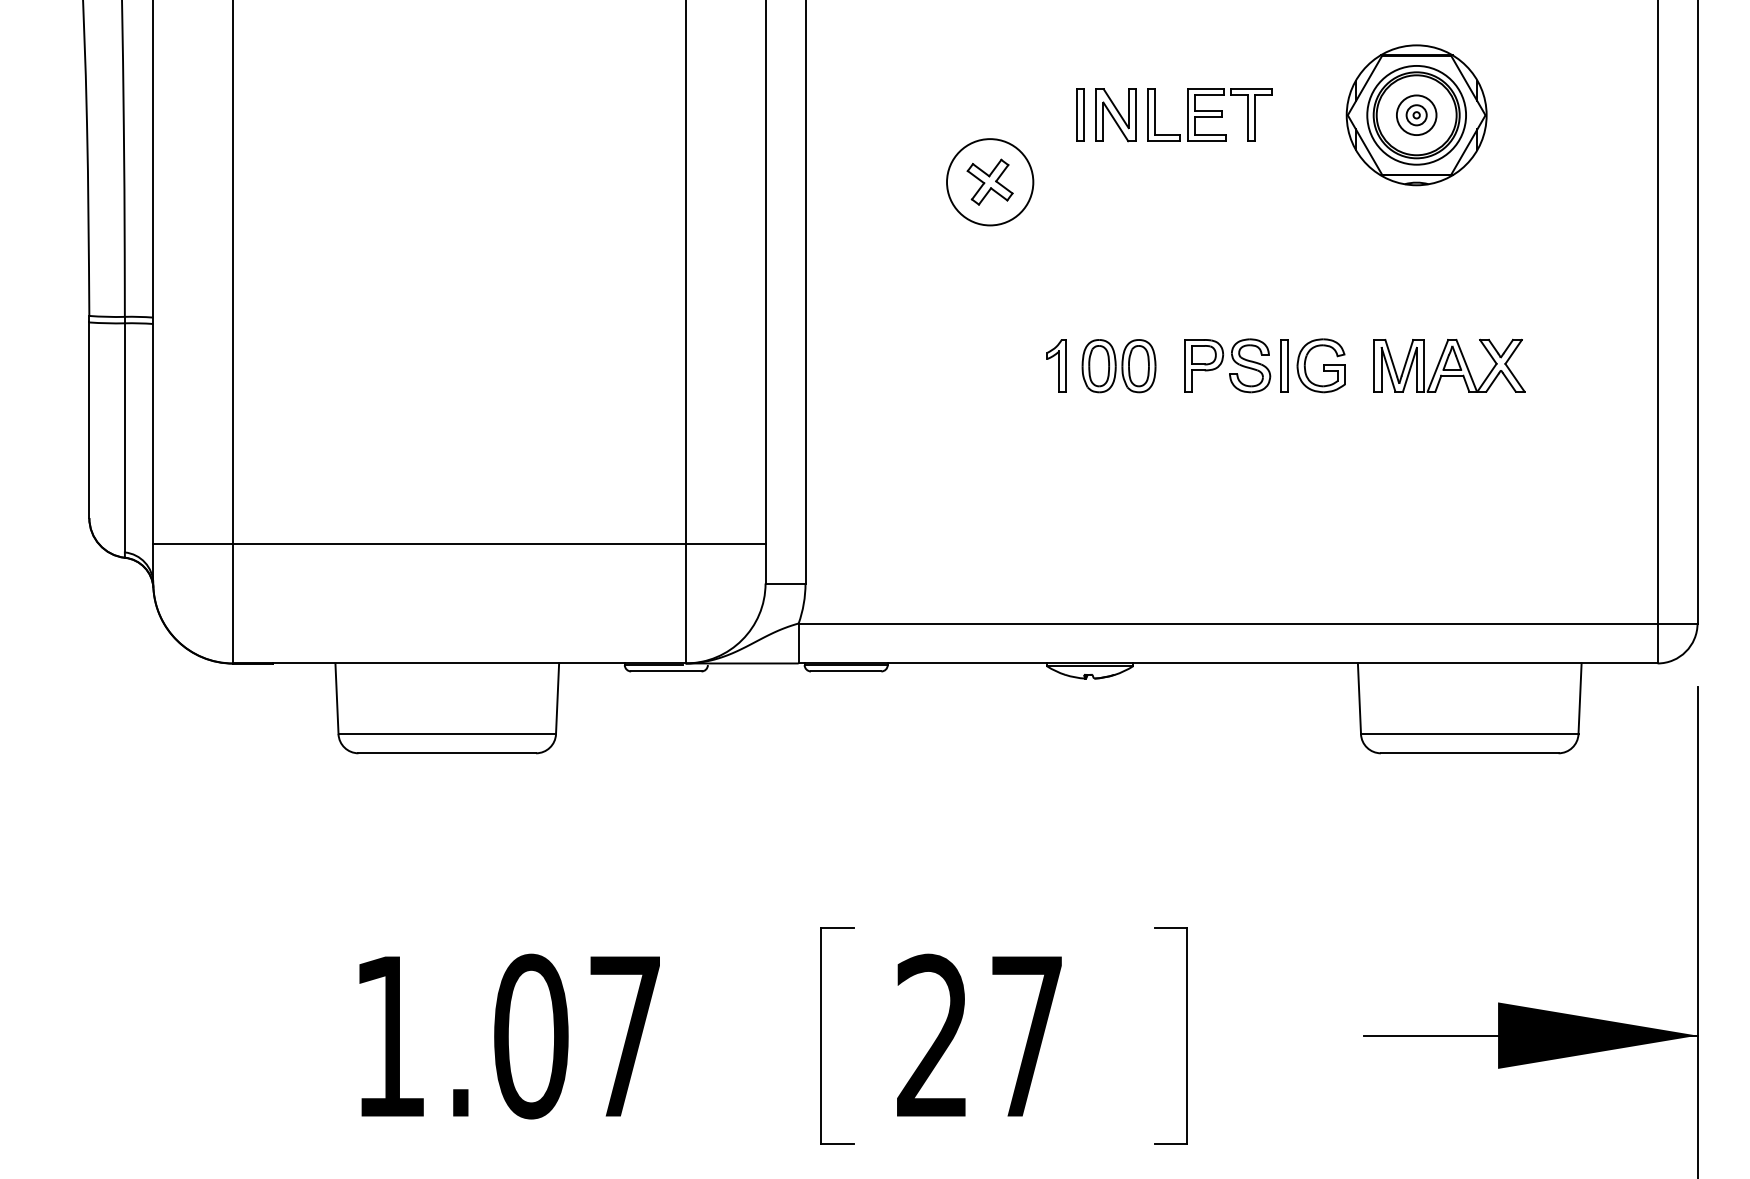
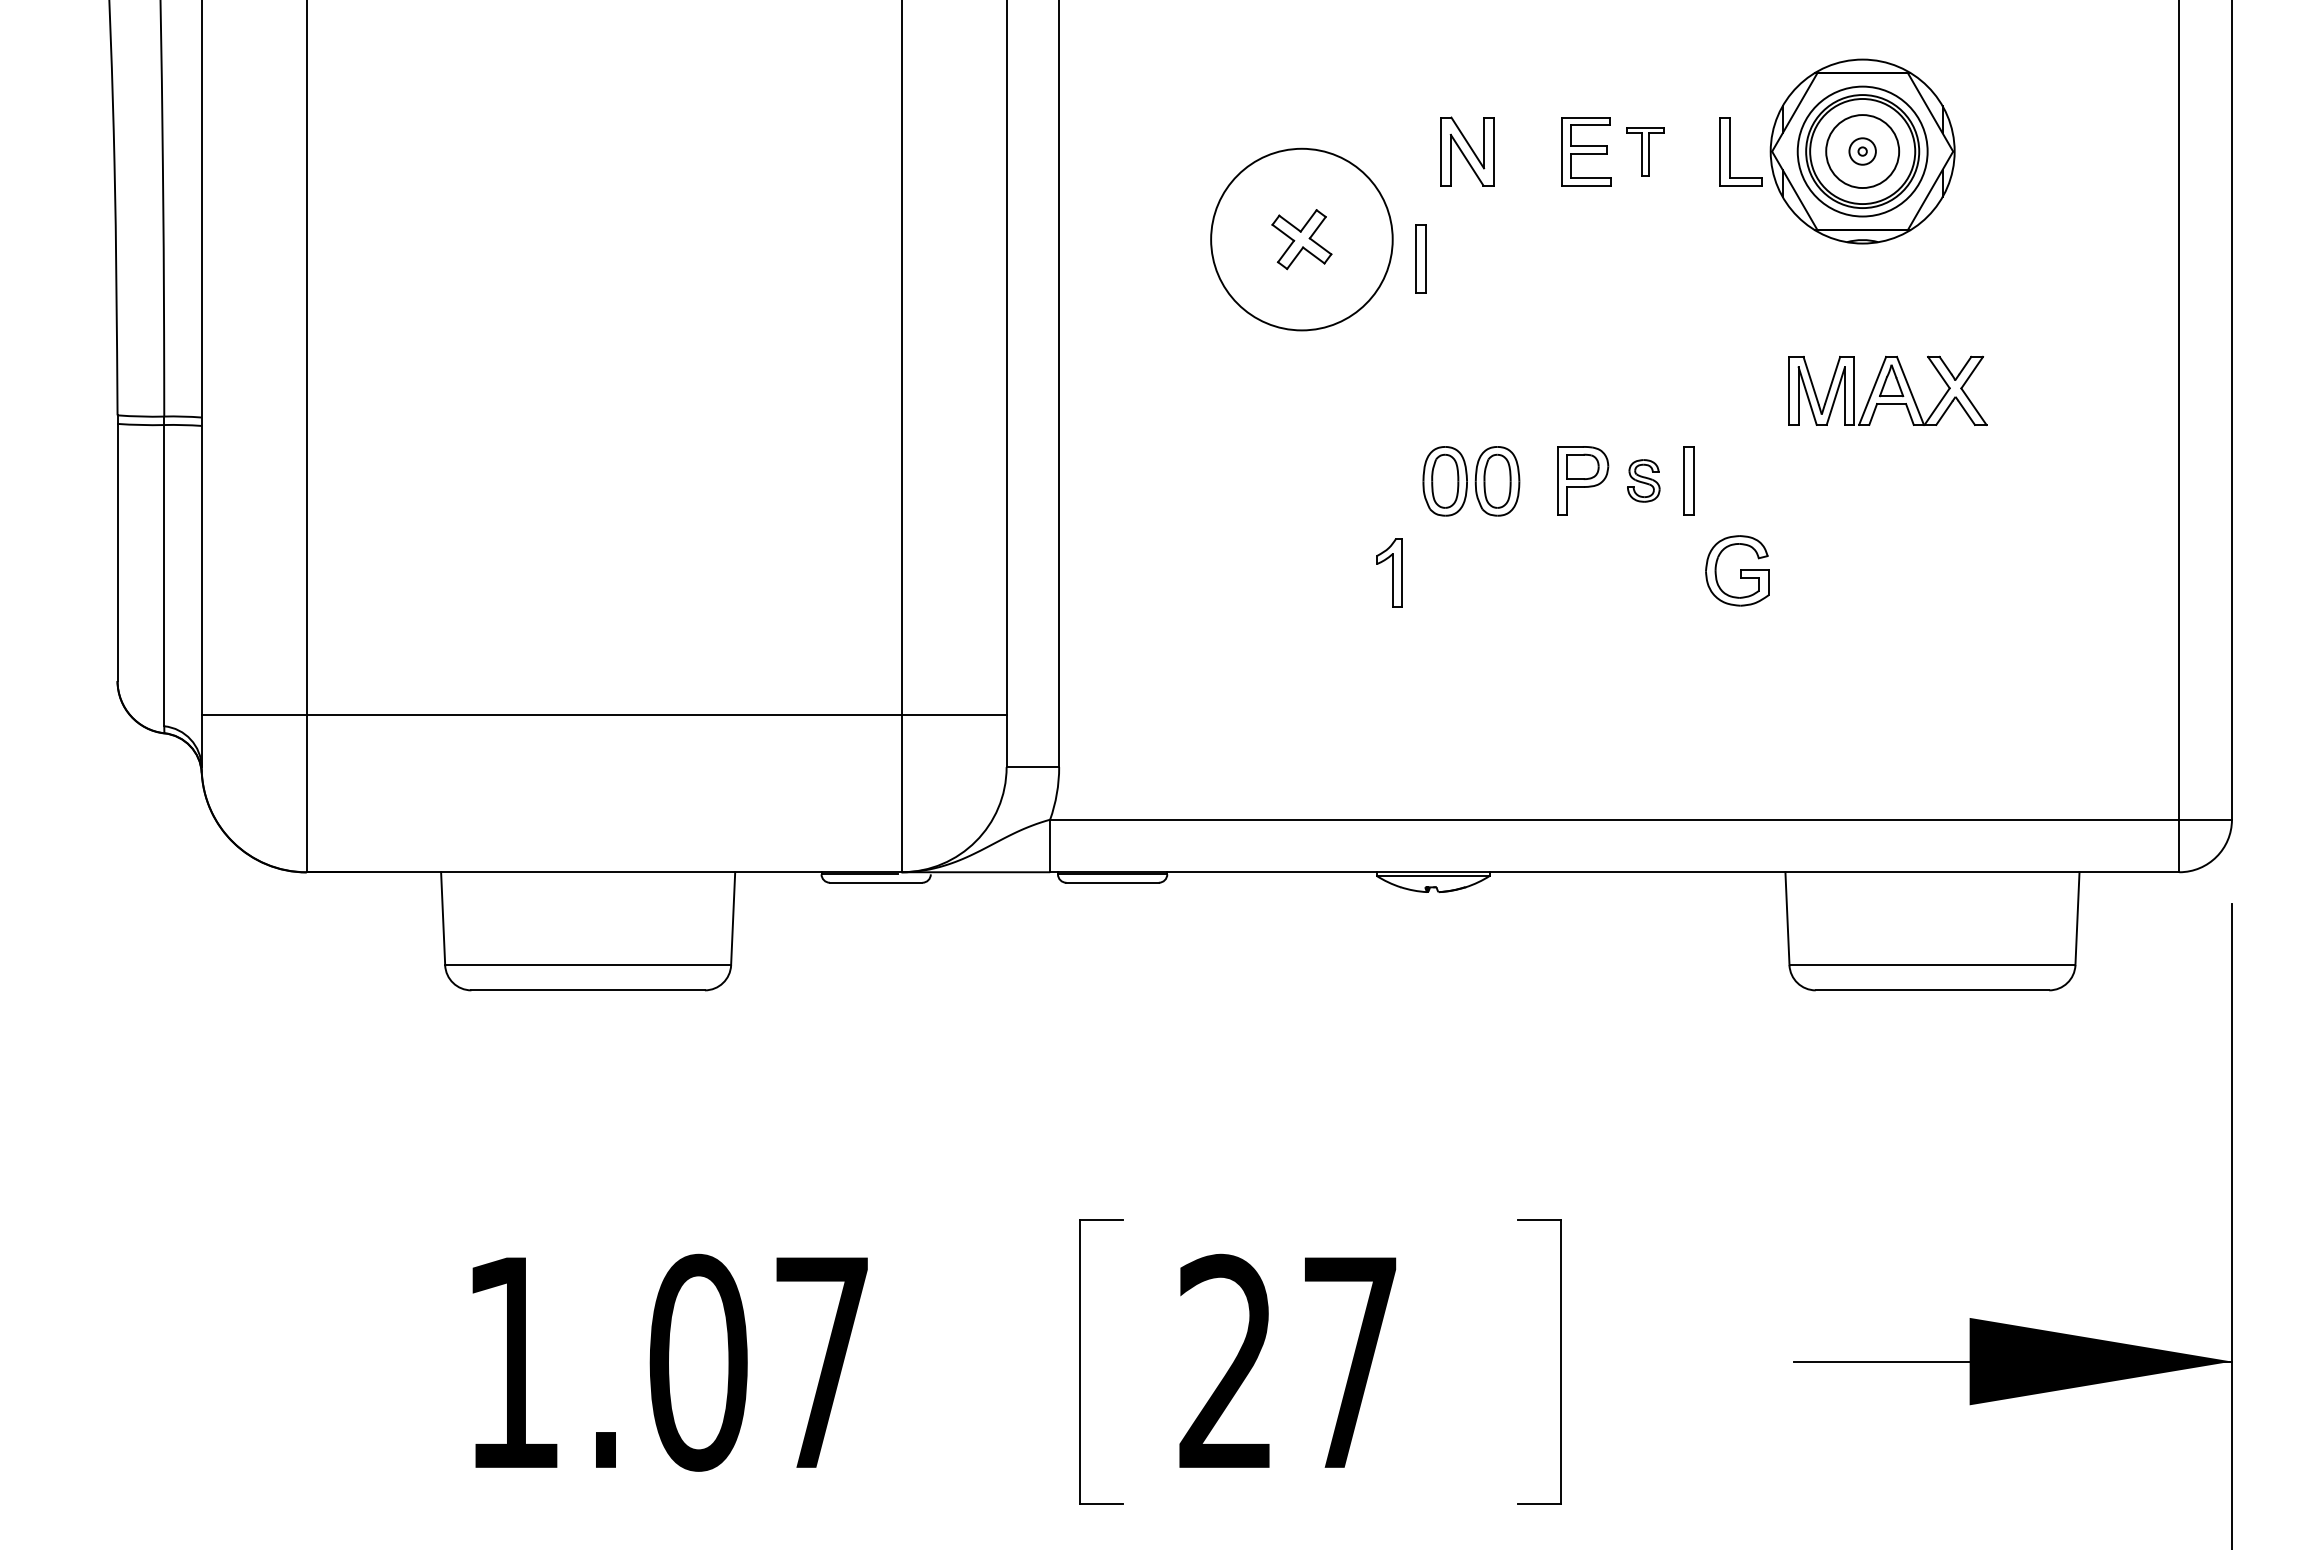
part: (1080, 115) -> (1420, 258), moved
part: (1155, 115) -> (1730, 151), moved
part: (1251, 115) -> (1645, 151), size x0.7
circle: (1416, 115) -> (1862, 151), size x1.4
circle: (989, 182) -> (1301, 239), size x1.6
part: (1056, 365) -> (1389, 572), moved
part: (1249, 365) -> (1643, 480), size x0.6
part: (1321, 365) -> (1737, 570), moved
part: (1449, 365) -> (1887, 390), moved

